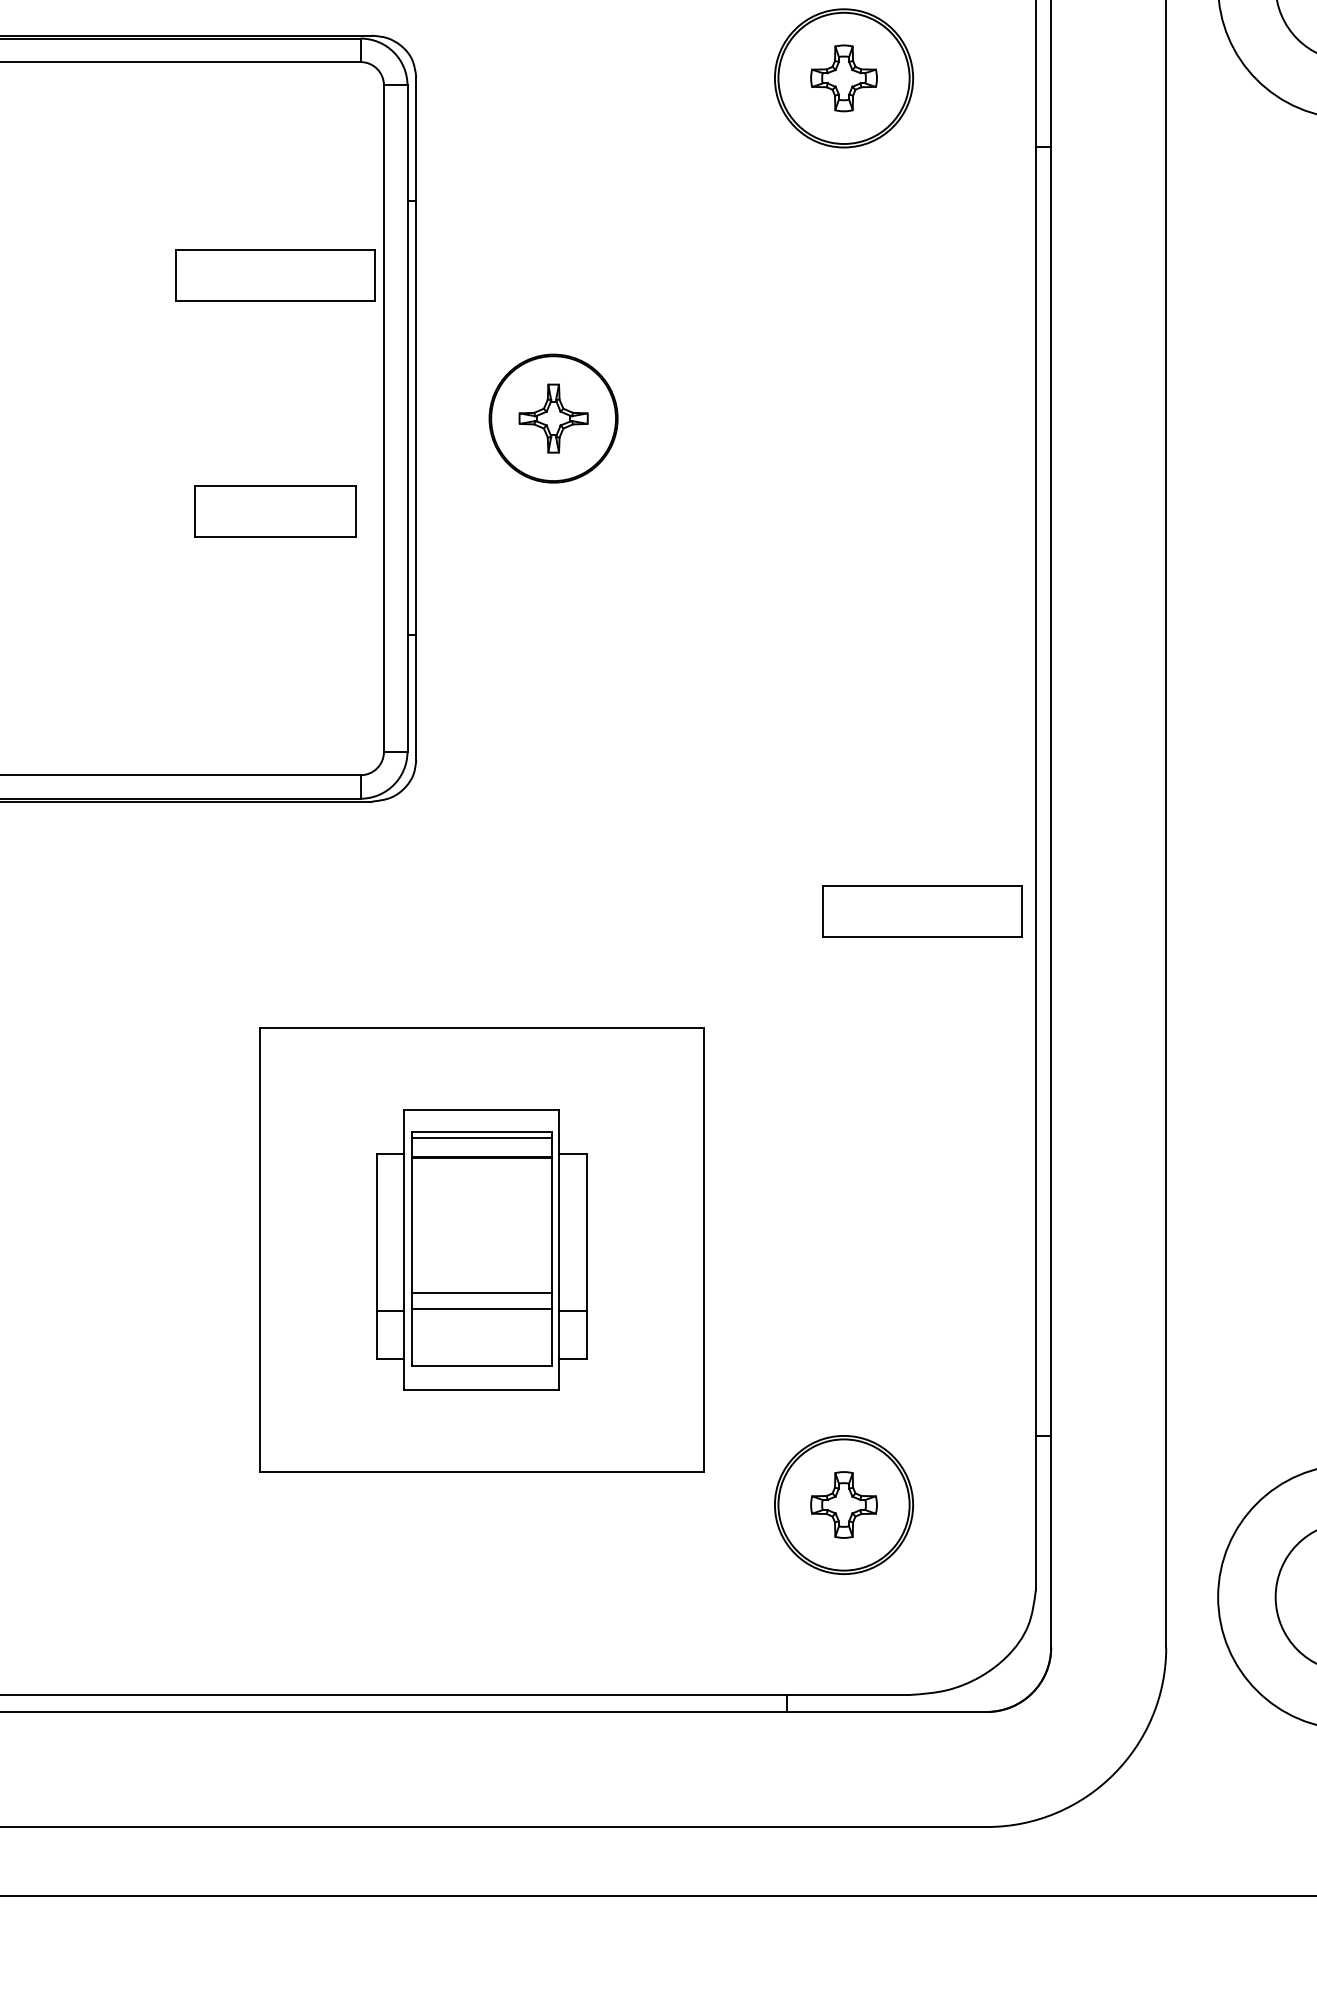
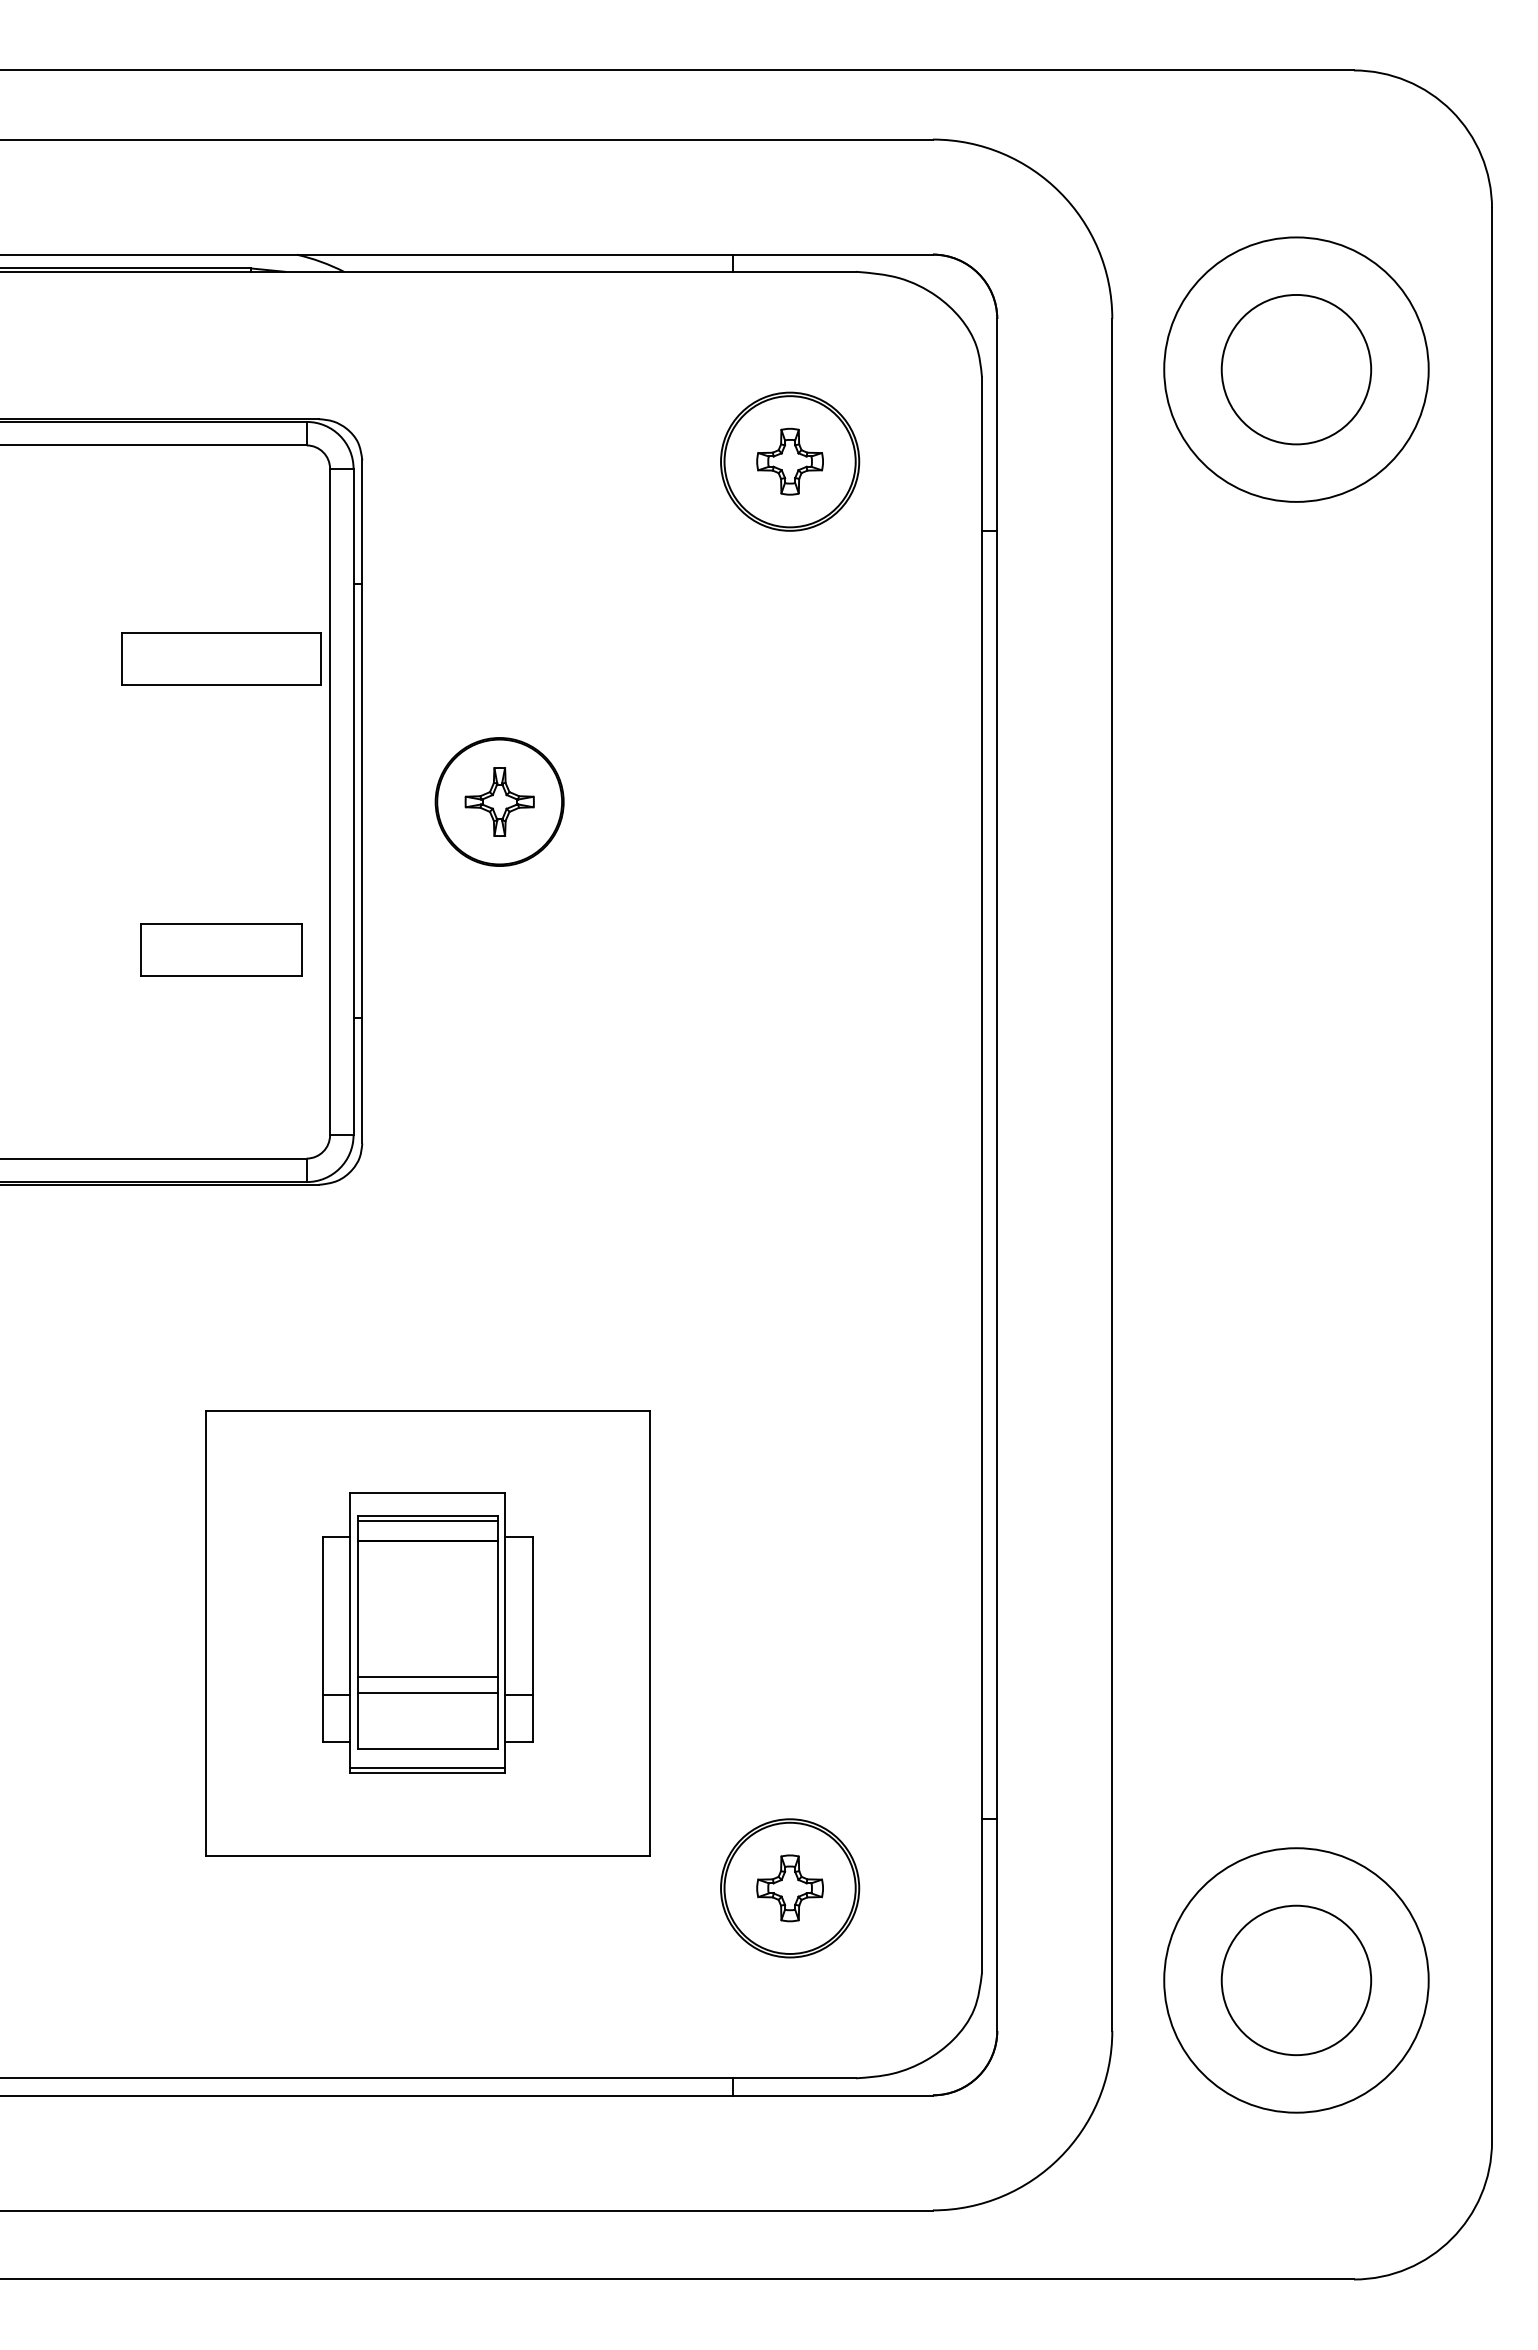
part: (275, 511) -> (221, 949), moved
part: (922, 911) -> (868, 1294), removed
line: (481, 1384) -> (427, 1767), added

